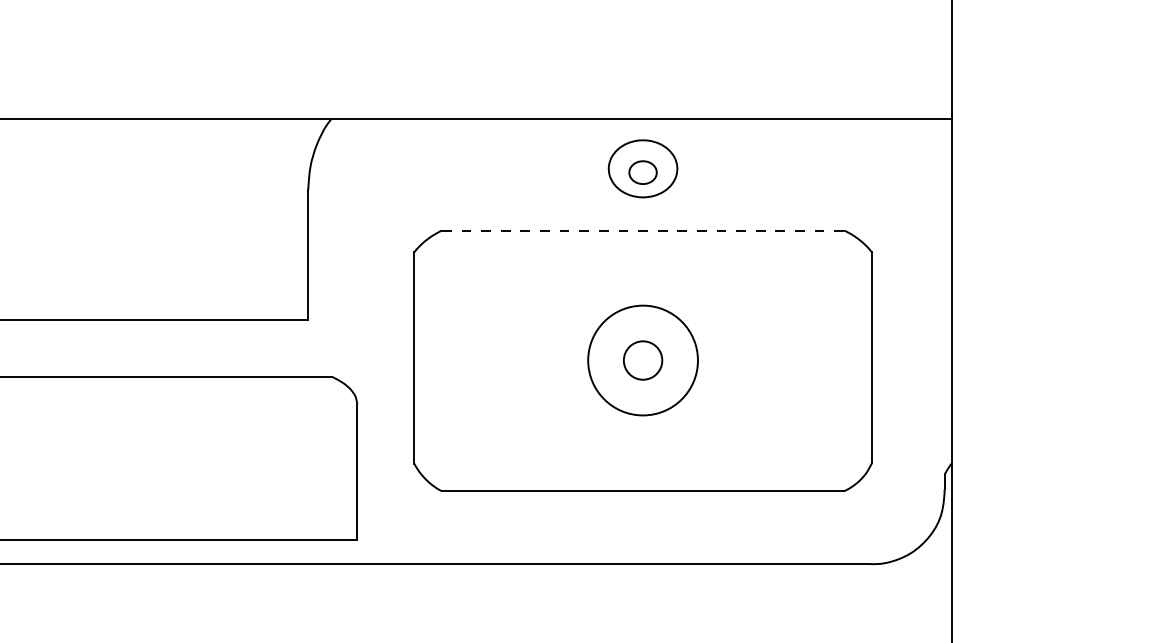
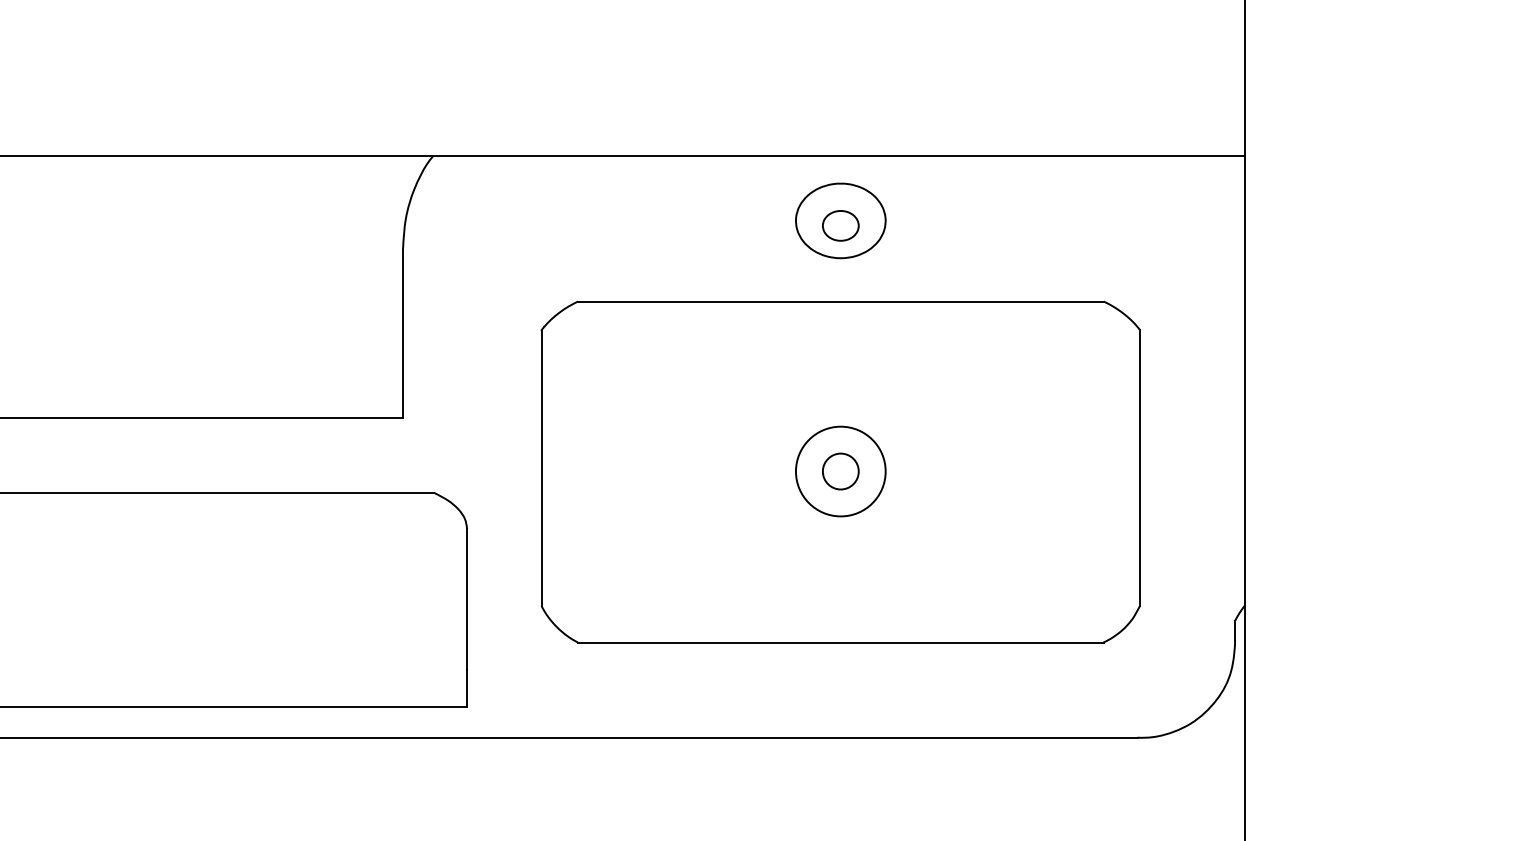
line: (643, 230) -> (841, 301), dashed -> solid
circle: (642, 360) -> (840, 471), size x0.62
circle: (642, 360) -> (840, 471), size x0.71

